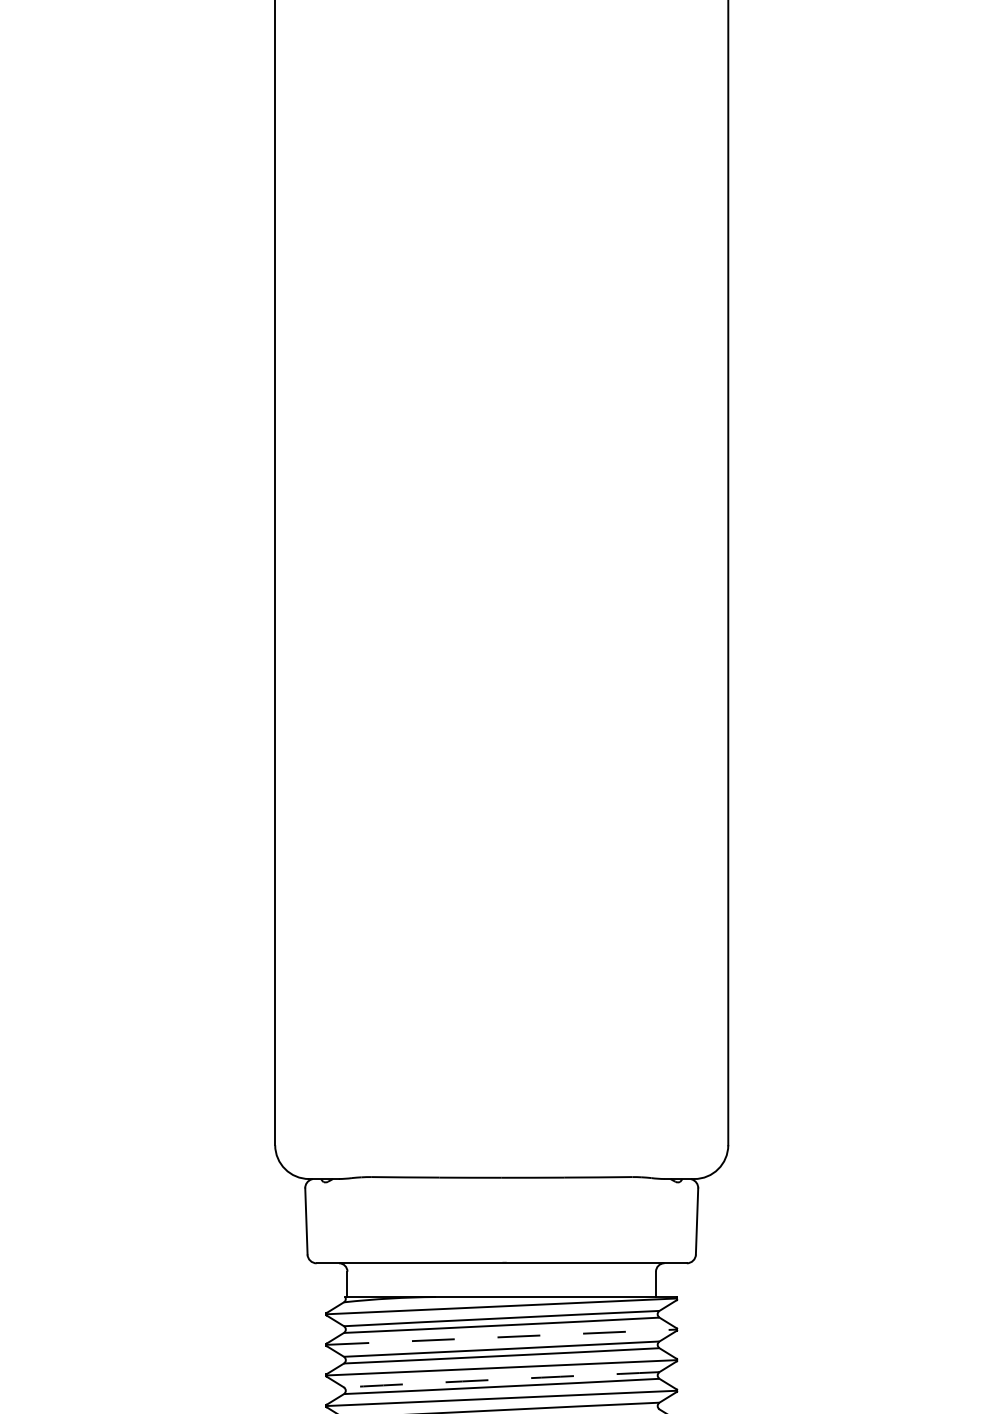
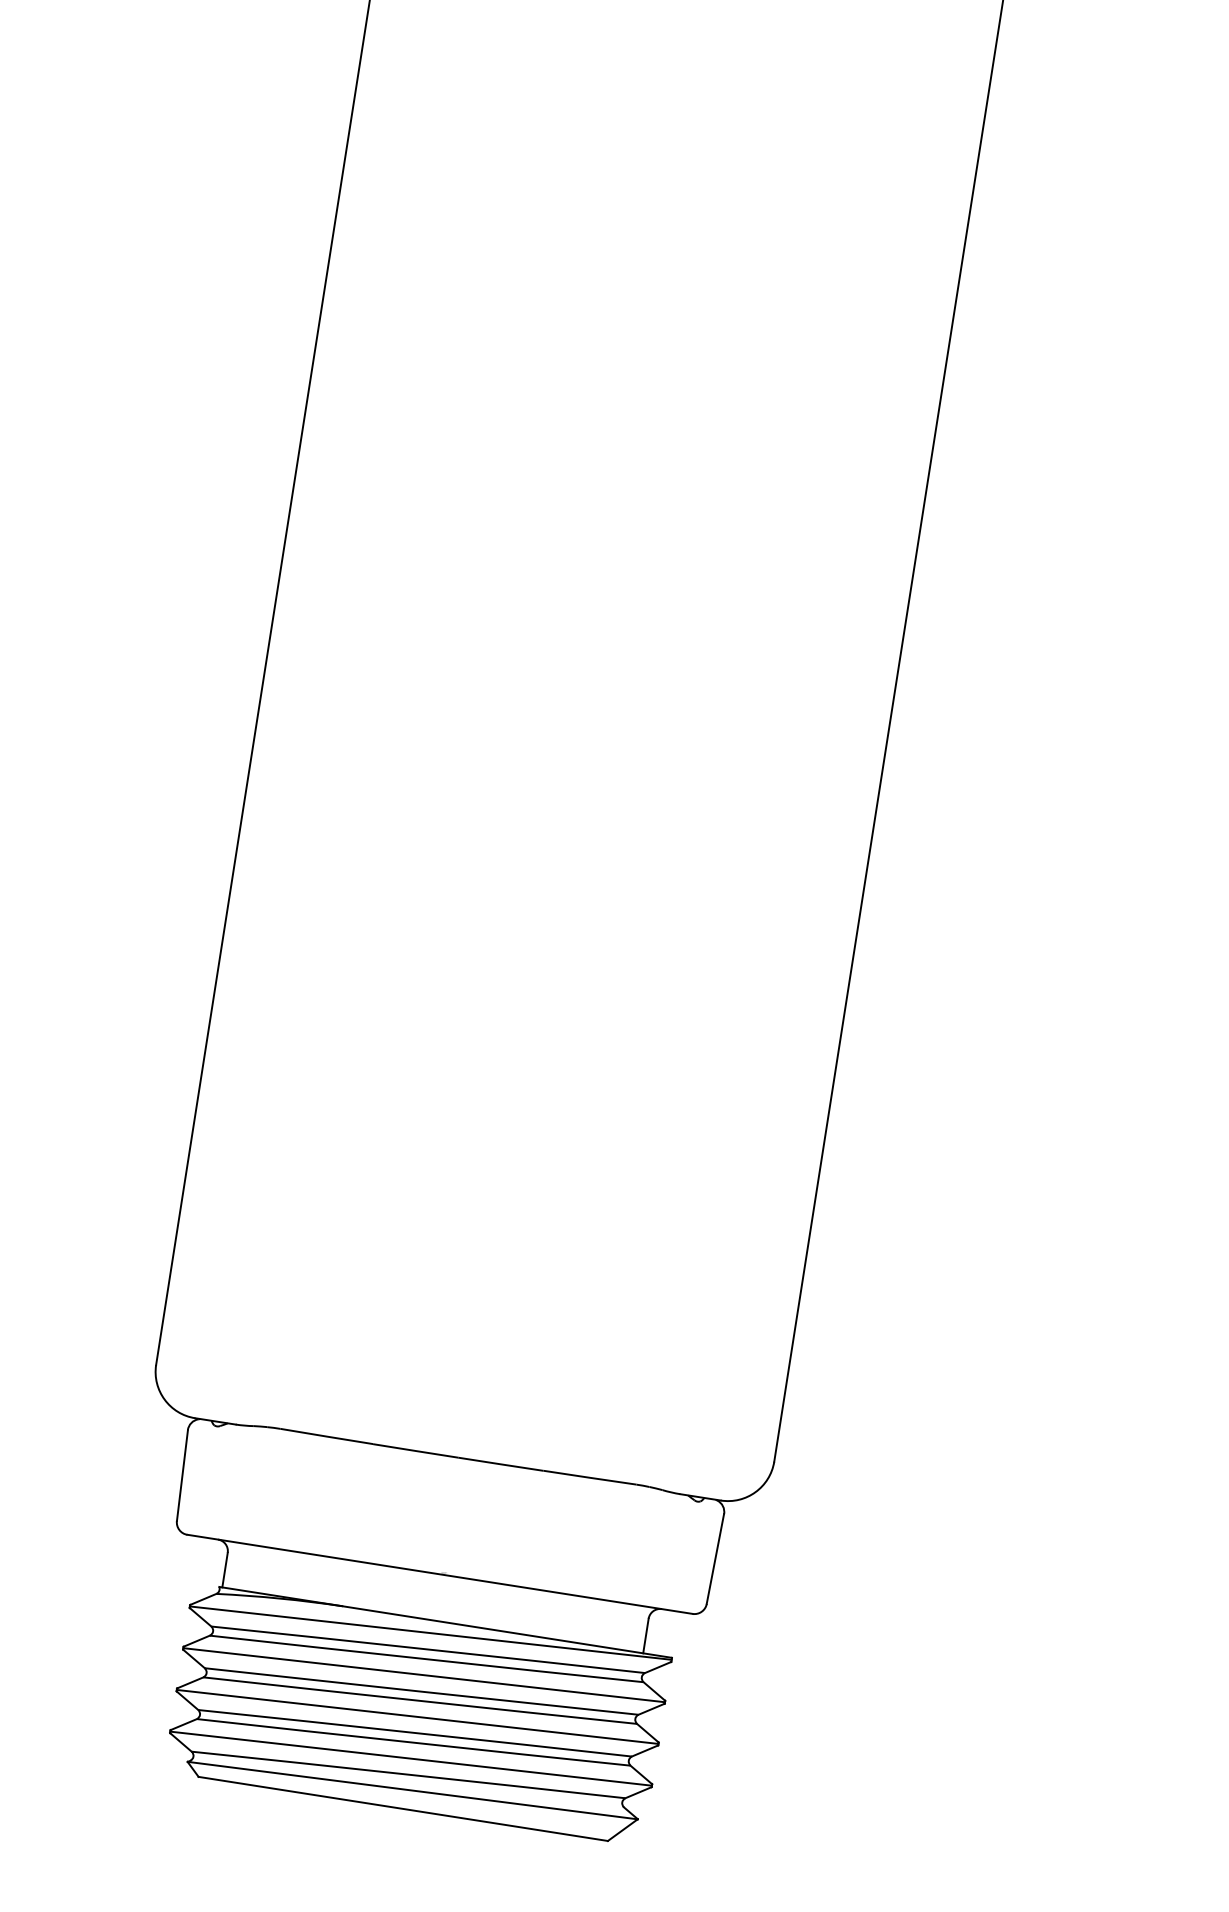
line: (502, 1337) -> (425, 1675), dashed -> solid
arc: (501, 1379) -> (414, 1732), dashed -> solid

